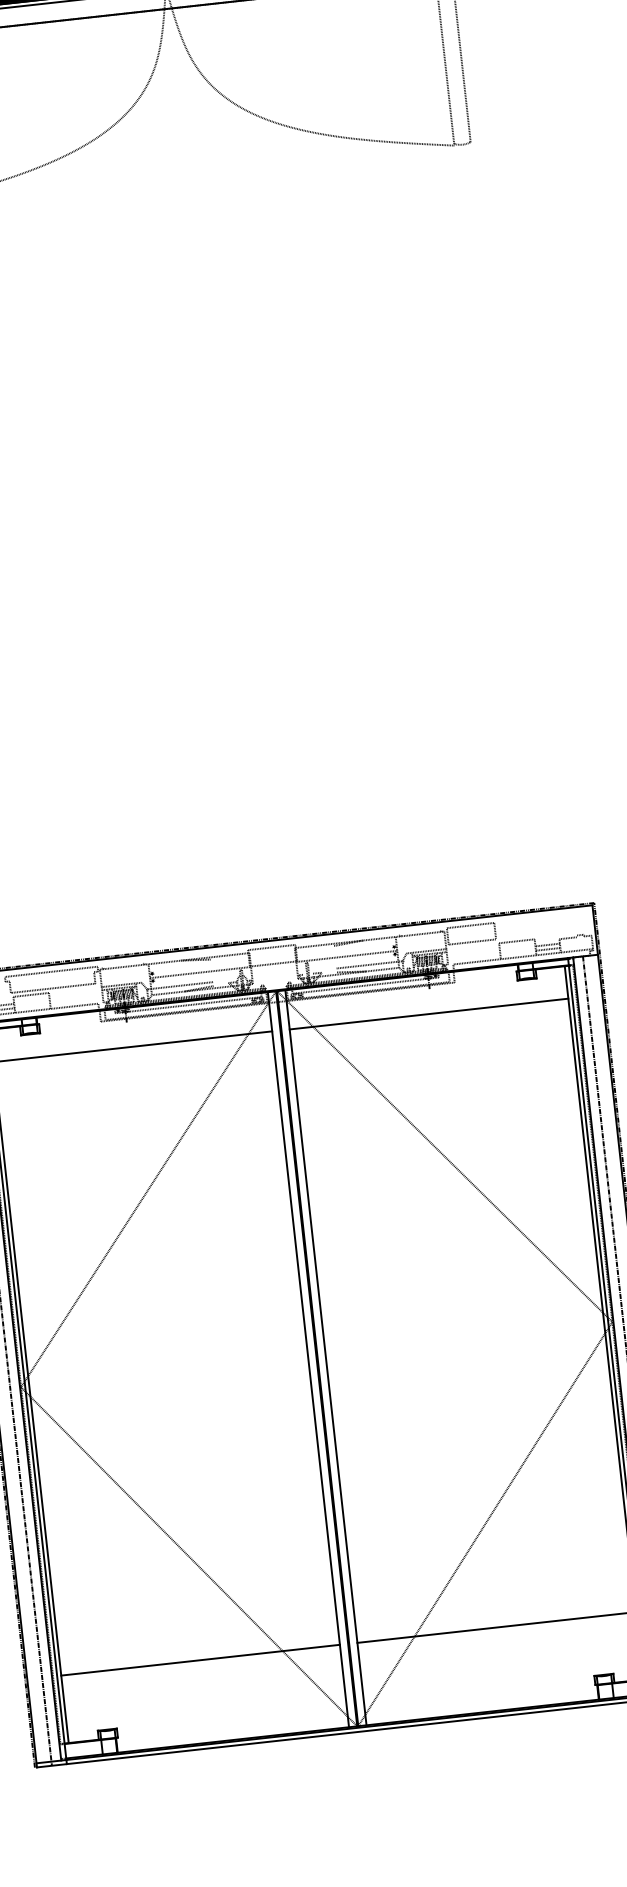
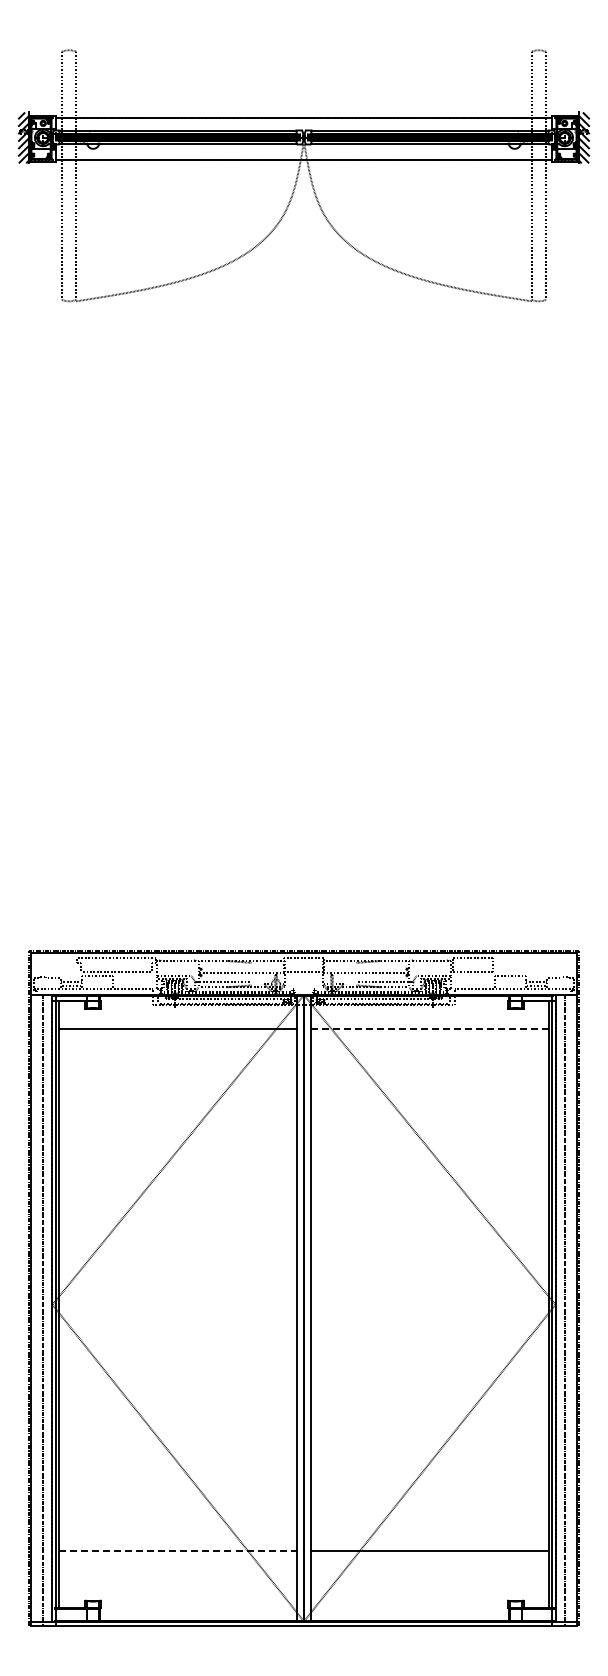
line: (428, 1013) -> (429, 1028), solid -> dashed
line: (201, 1659) -> (178, 1550), solid -> dashed

